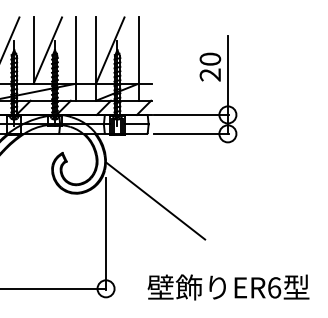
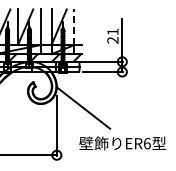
line: (138, 50) -> (74, 27), solid -> dashed
text: (209, 58) -> (112, 31), 20 -> 21
text: (228, 287) -> (122, 143), moved

